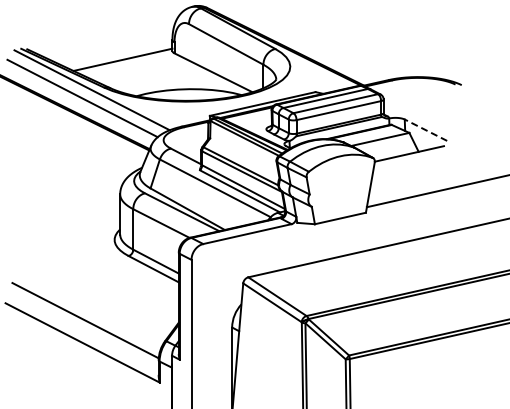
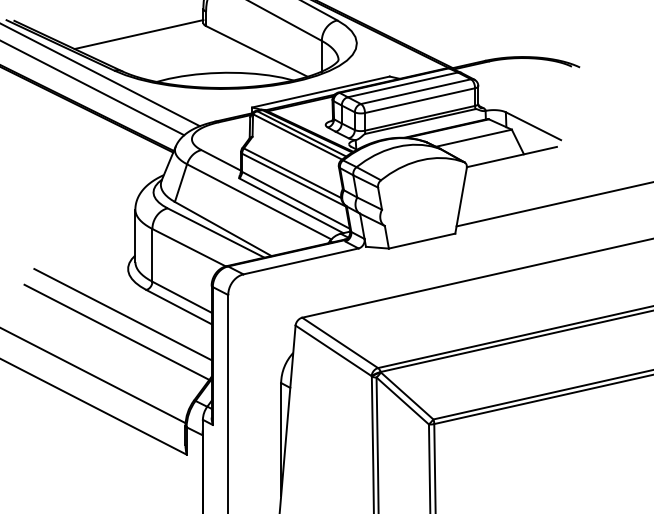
line: (425, 130) -> (532, 126), dashed -> solid
line: (110, 274) -> (122, 314), added
line: (106, 288) -> (117, 332), added

